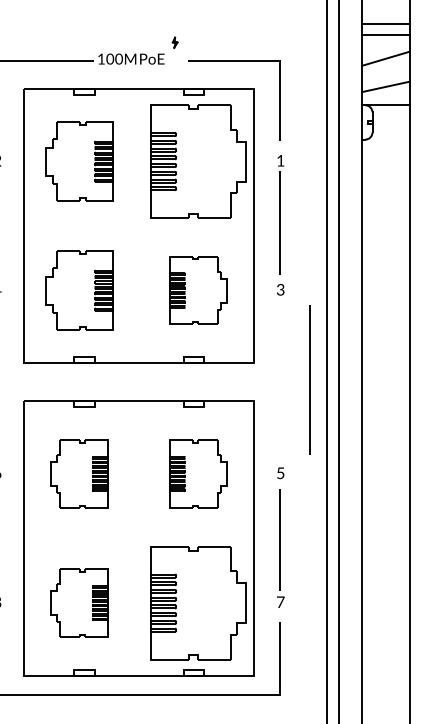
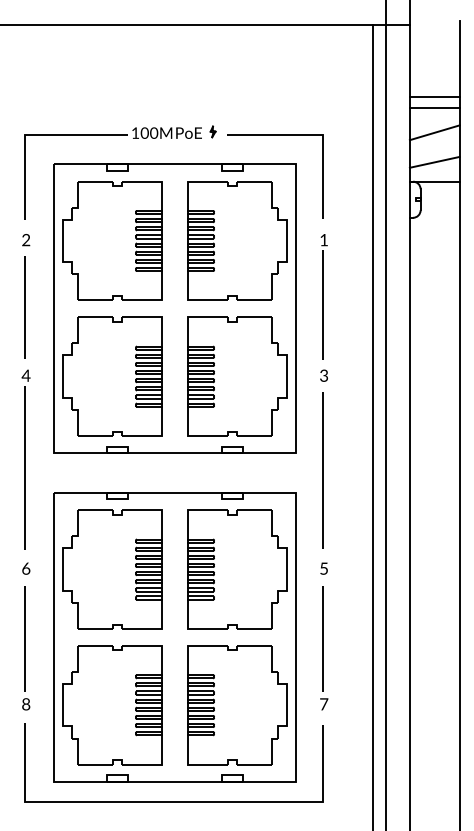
part: (174, 42) -> (212, 131), moved
part: (79, 161) -> (112, 240), size x1.43
part: (79, 290) -> (112, 376), size x1.43
part: (198, 290) -> (237, 376), size x1.67
line: (308, 379) -> (322, 470), moved
part: (79, 474) -> (112, 569), size x1.67
part: (198, 474) -> (237, 569), size x1.67
part: (79, 603) -> (112, 705), size x1.67

